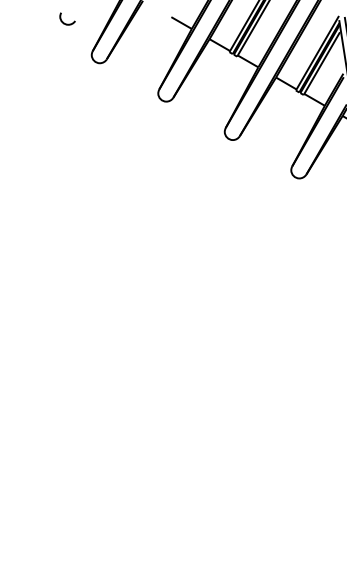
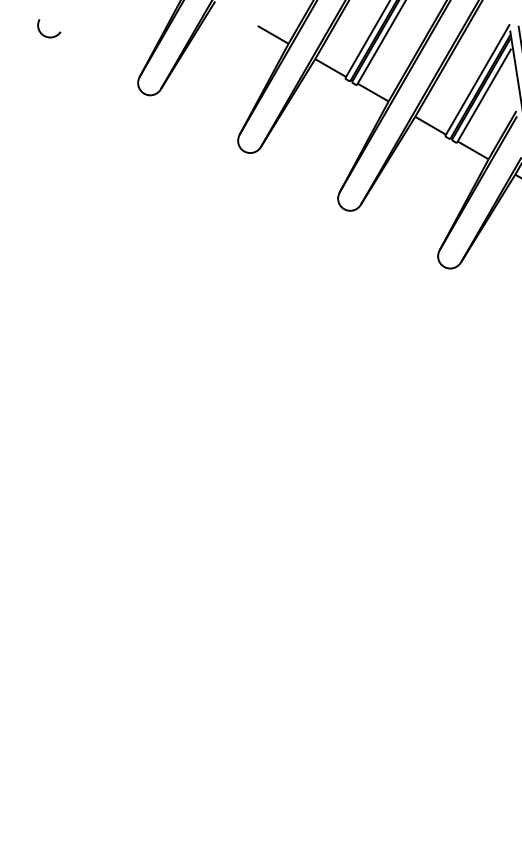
curve: (63, 21) -> (42, 32), moved

